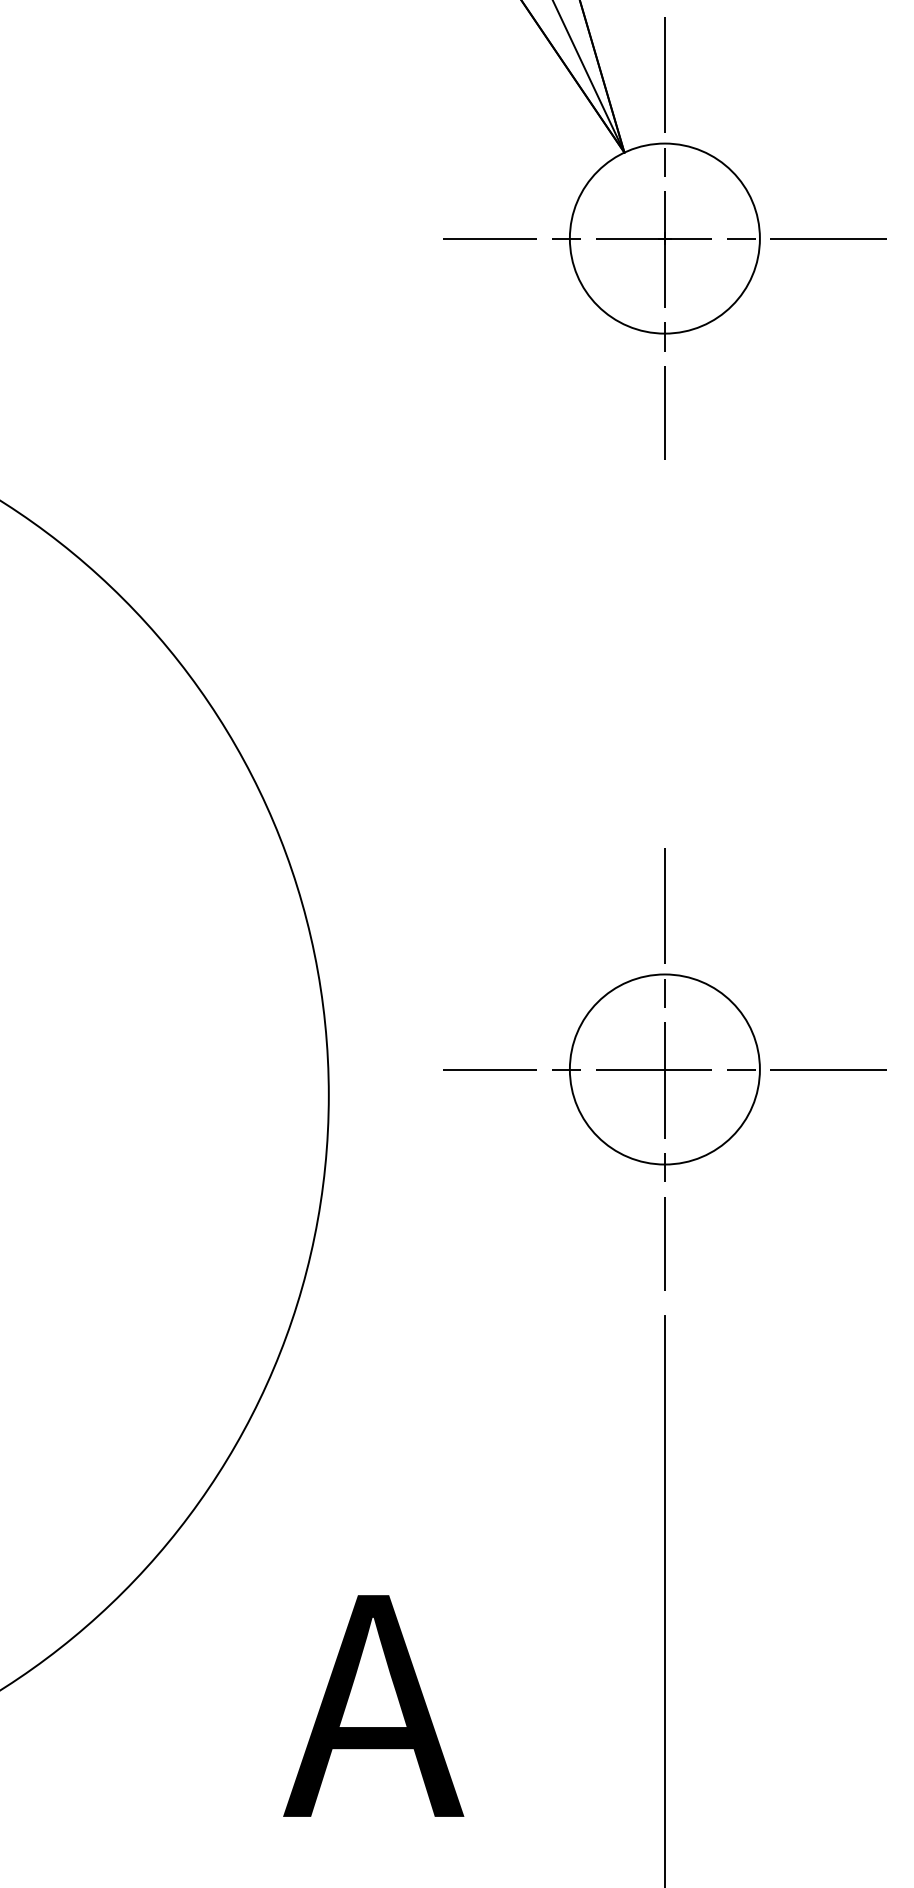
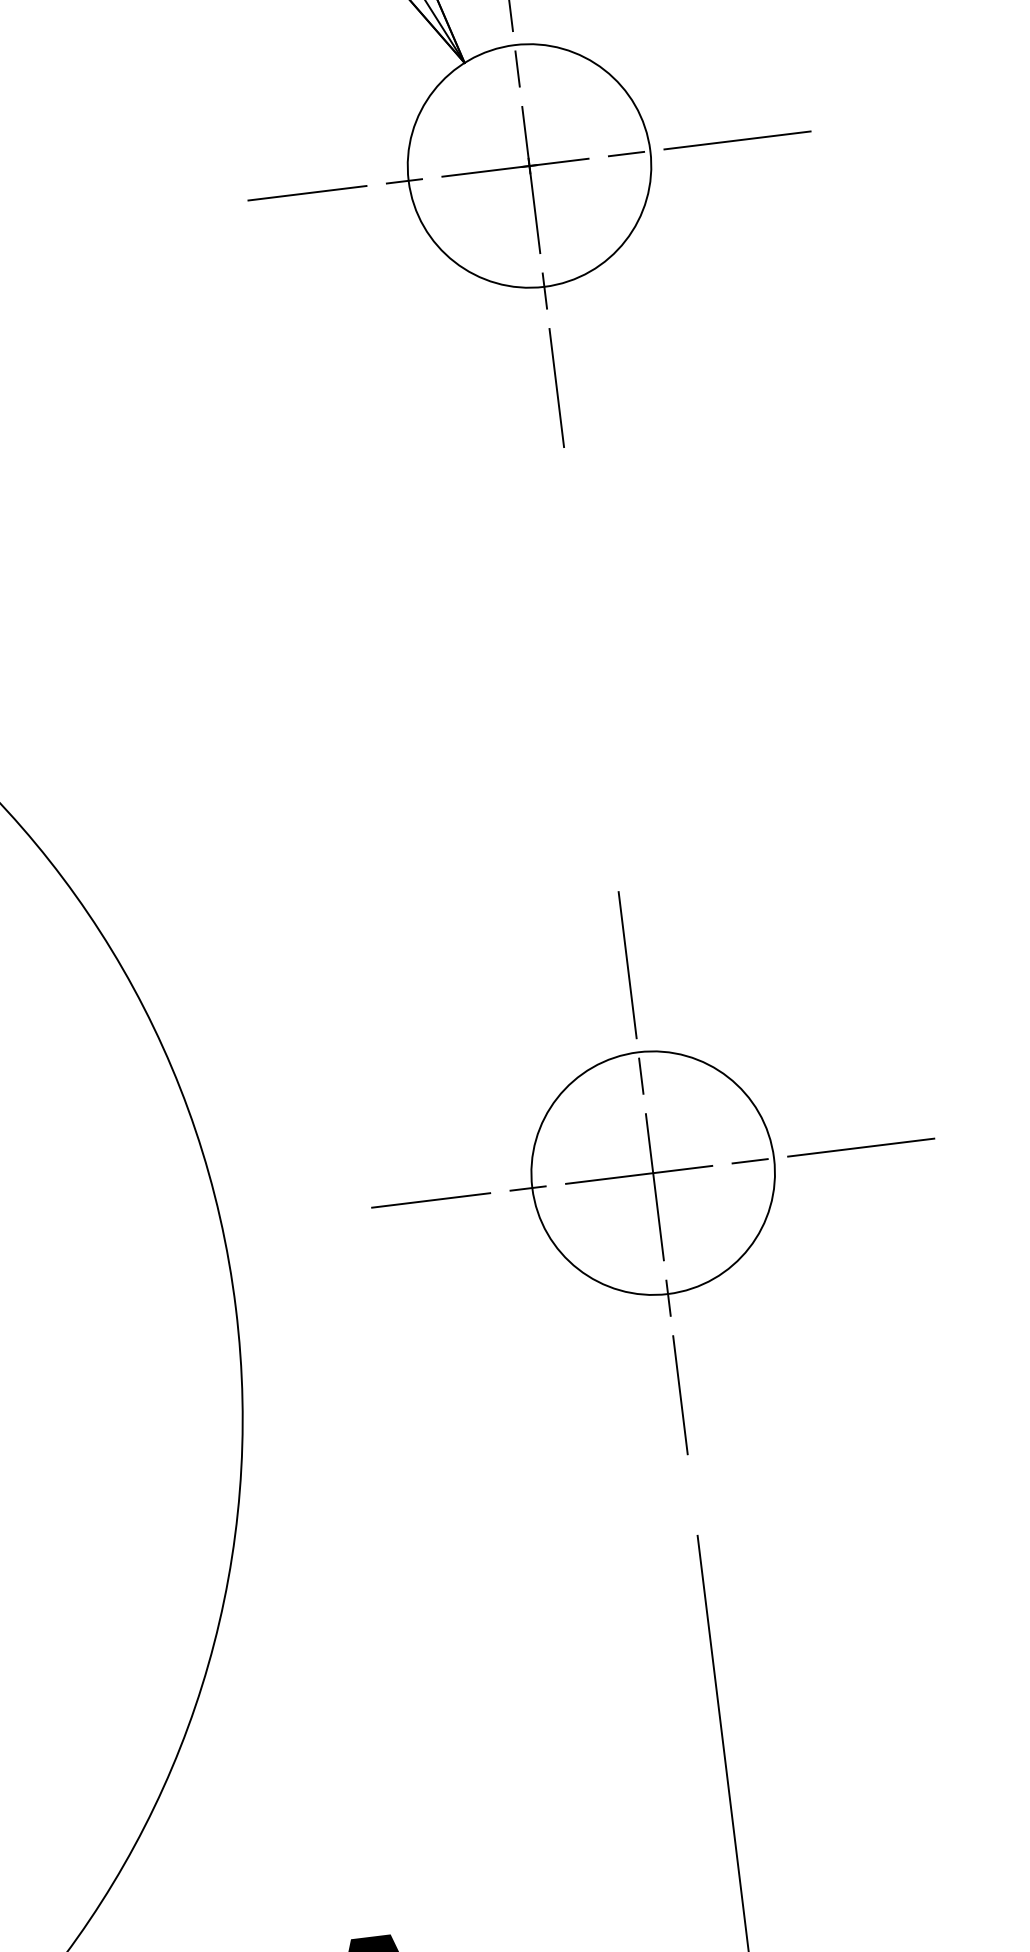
part: (664, 1069) -> (652, 1173), moved

